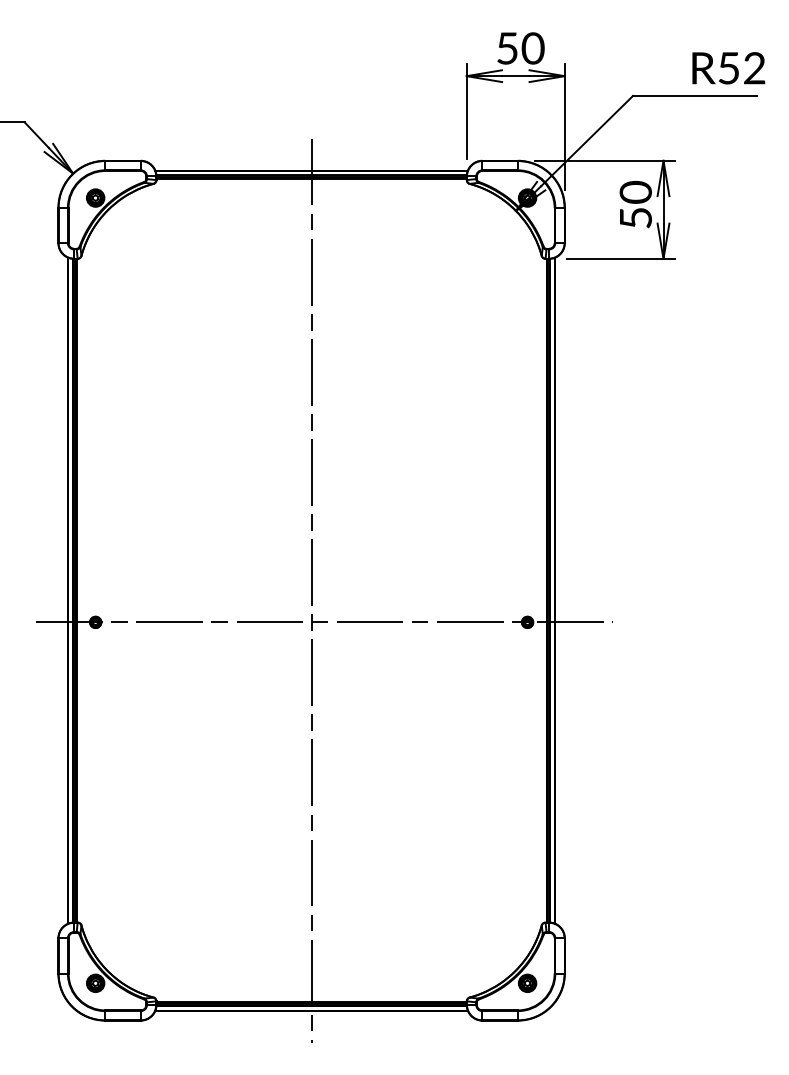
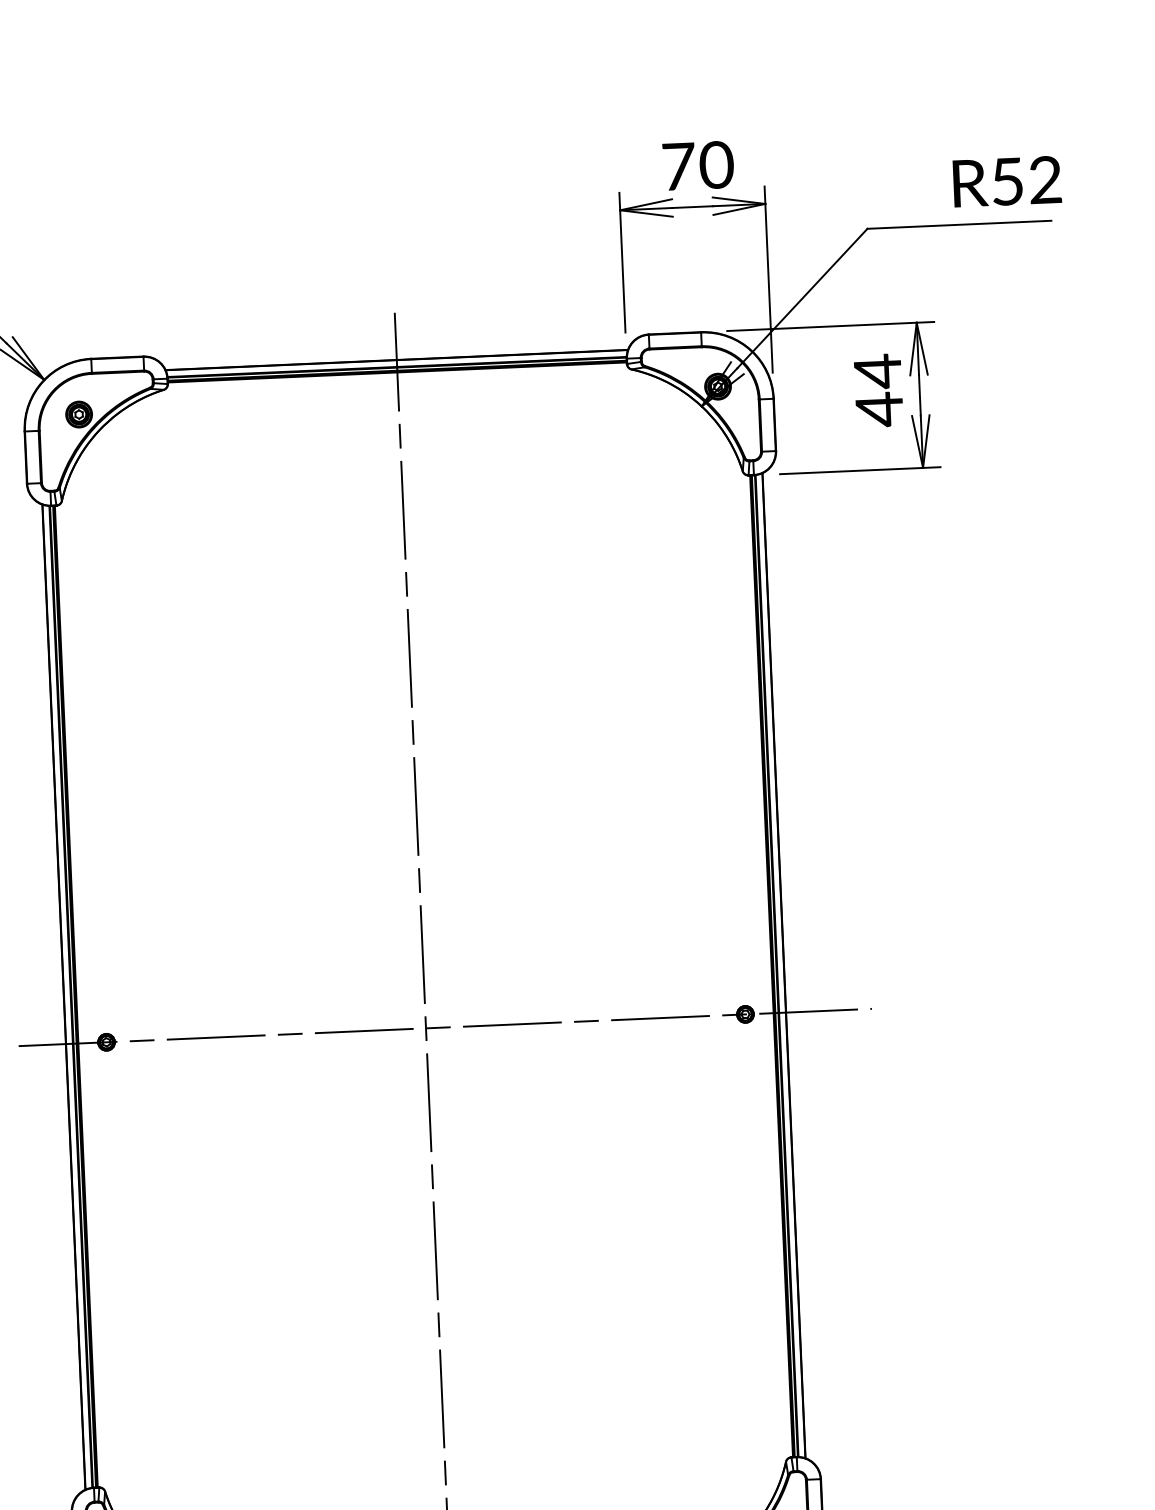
text: (507, 48) -> (678, 166), 50 -> 70
text: (635, 205) -> (878, 390), 50 -> 44

